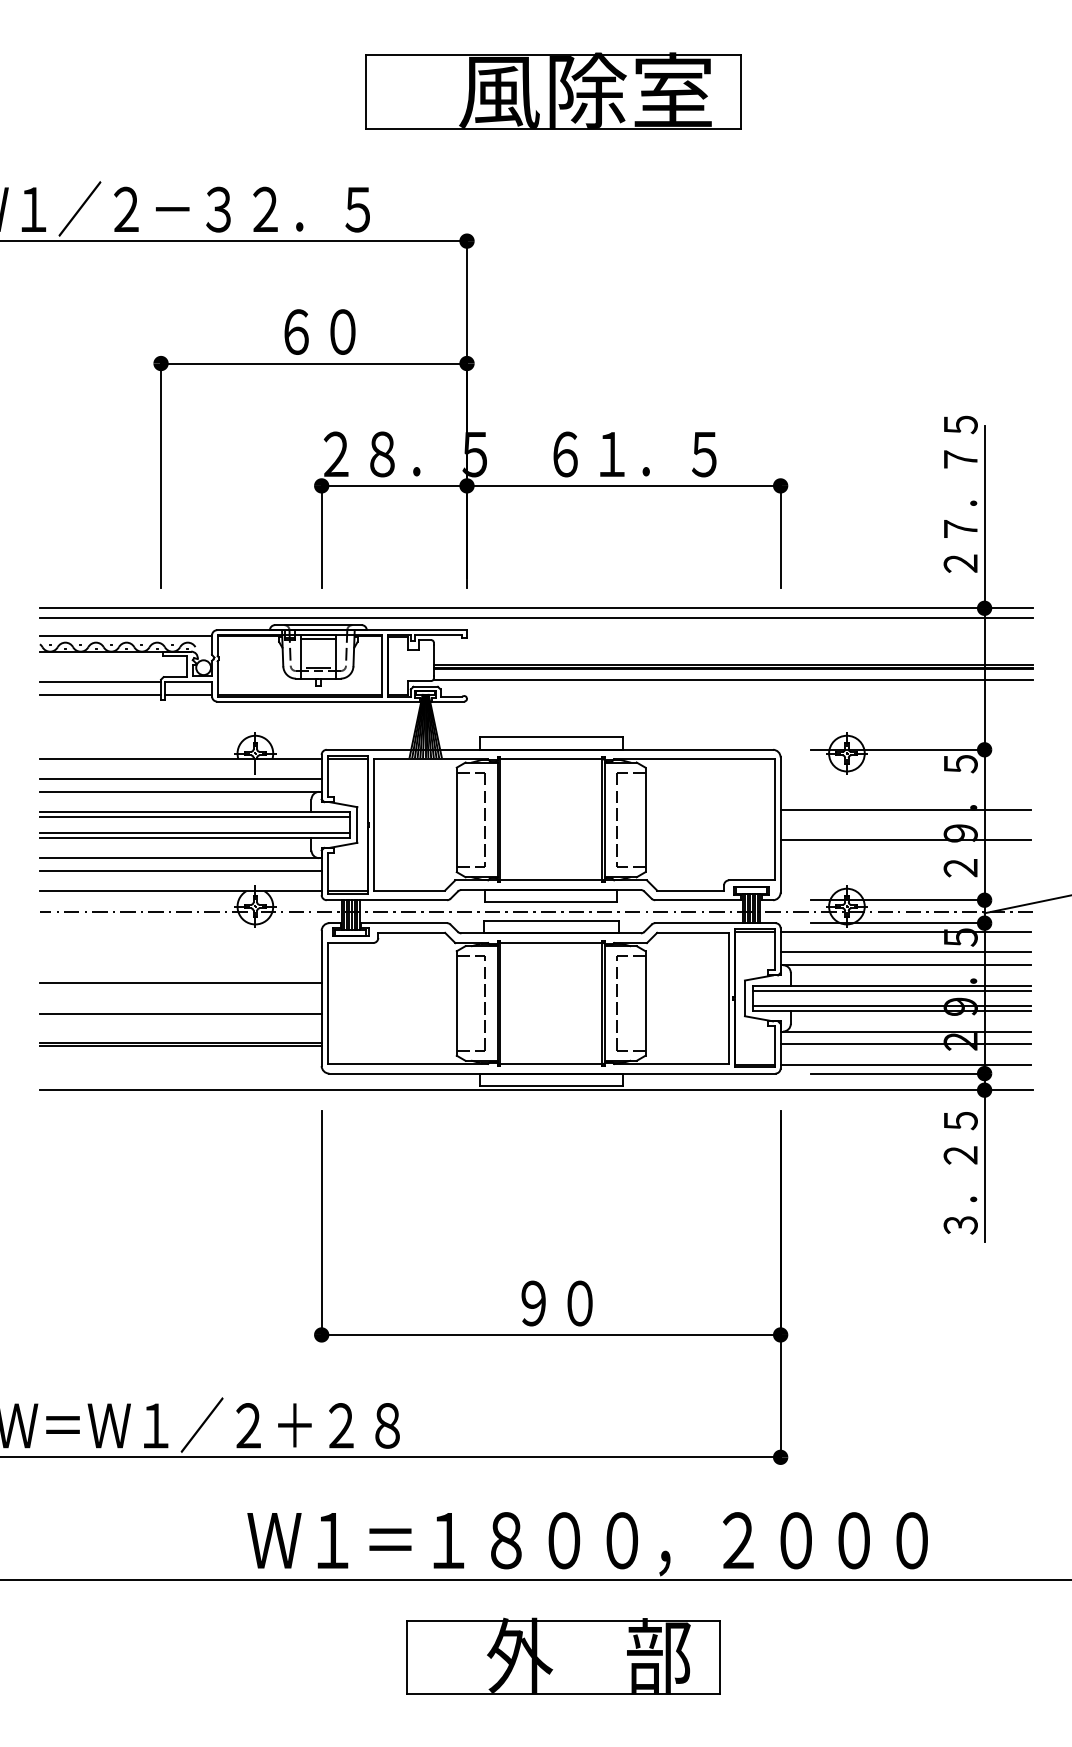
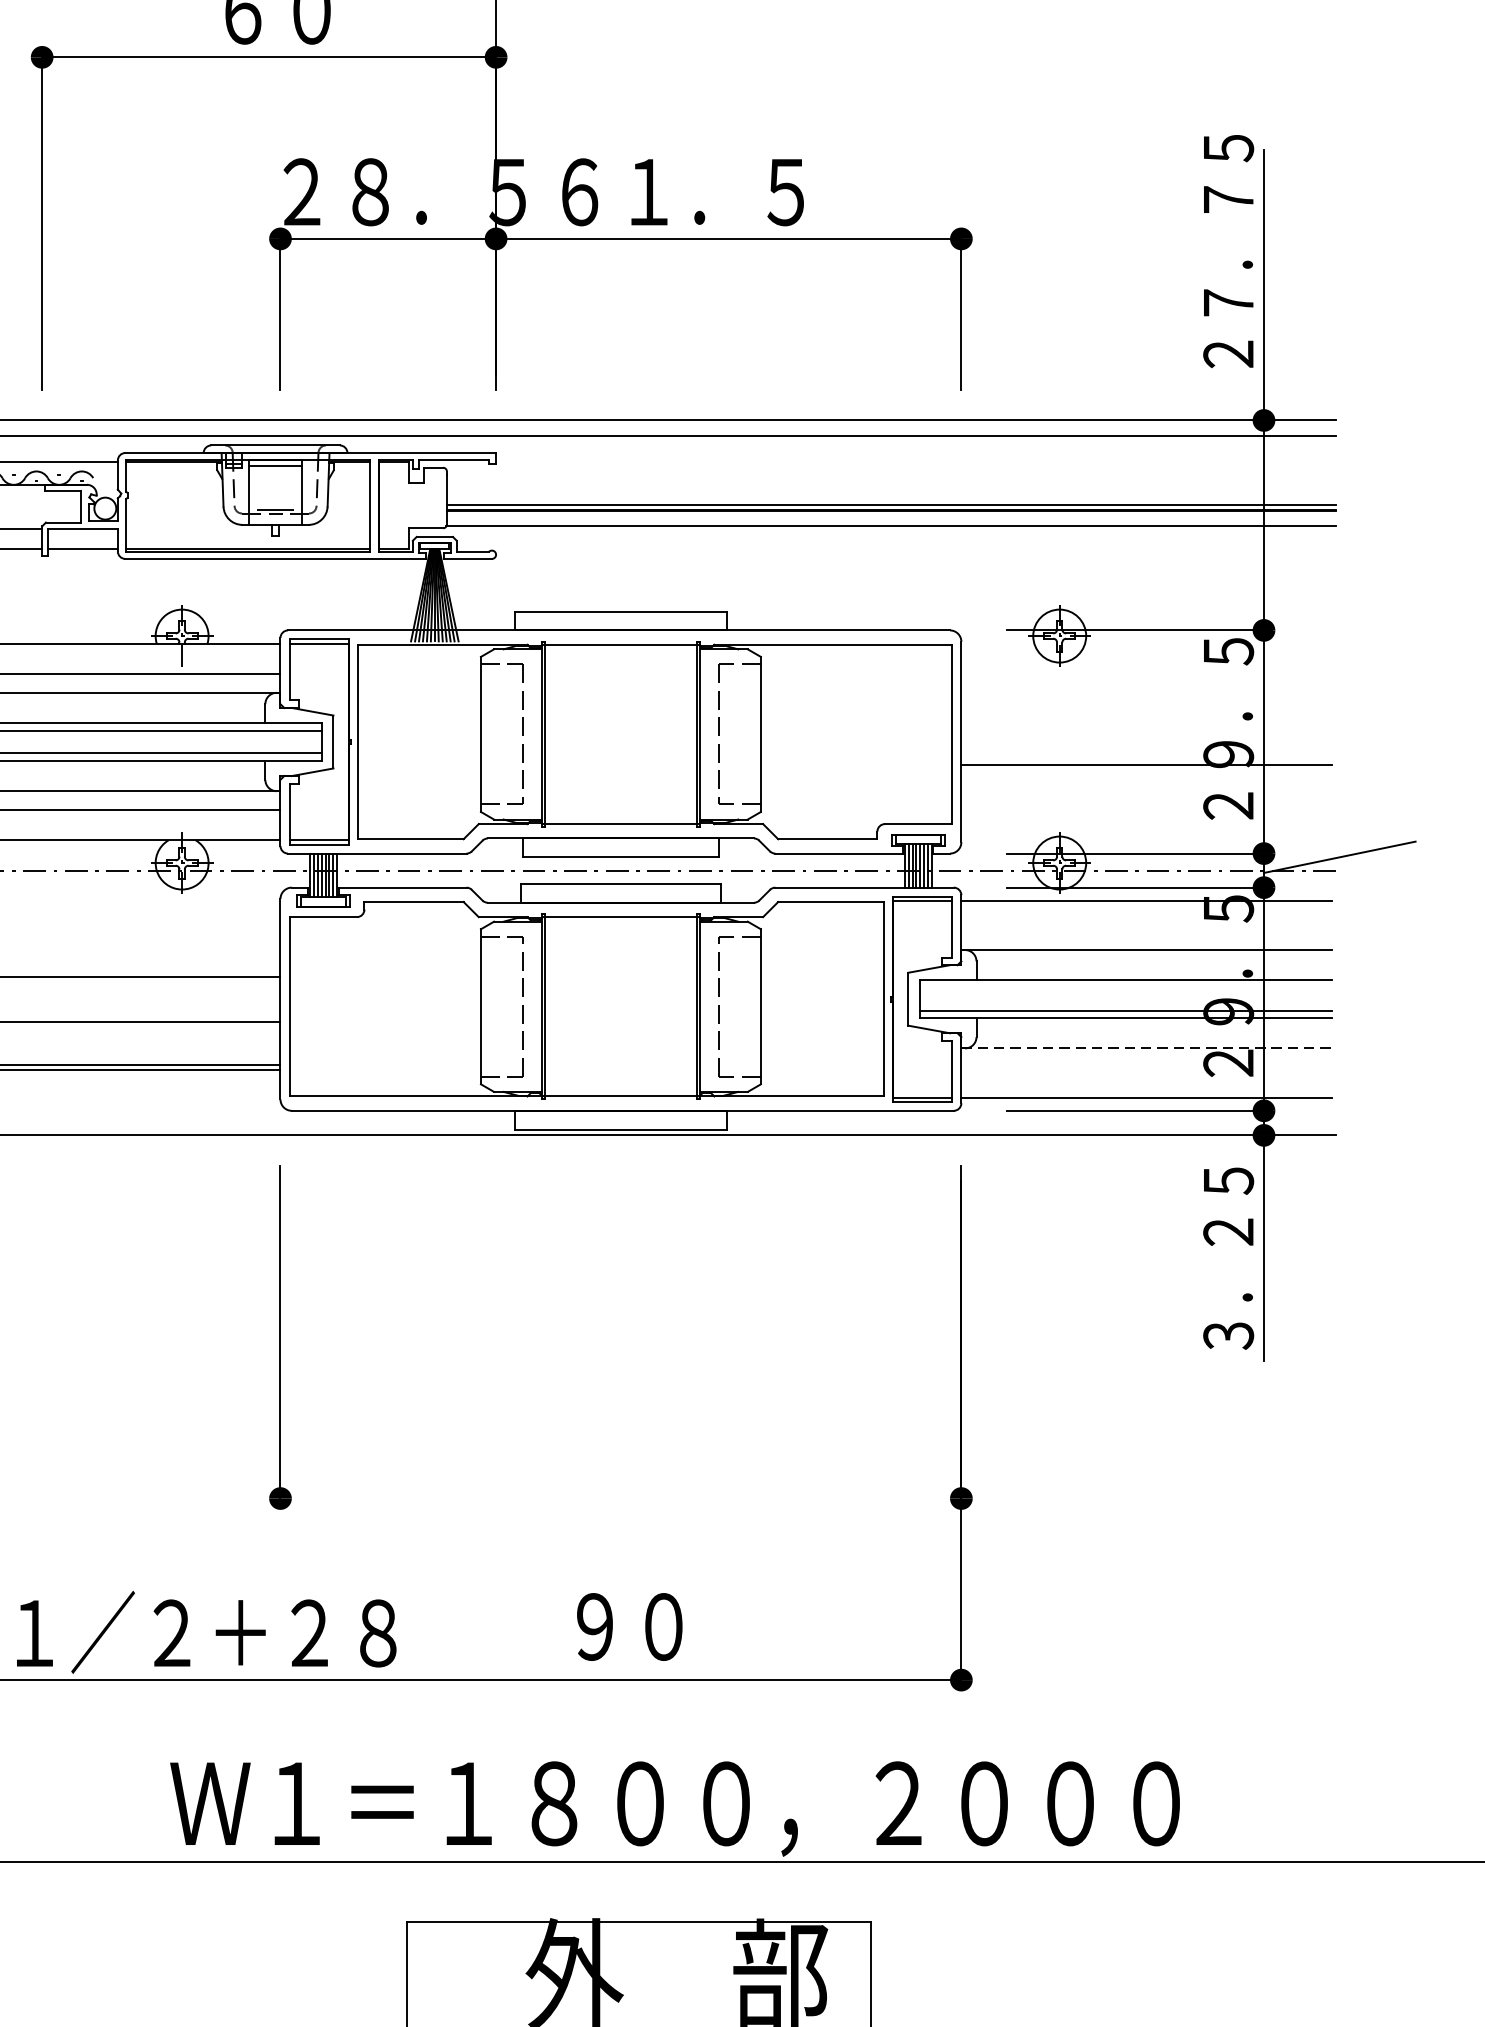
text: (634, 454) -> (682, 192), moved
line: (905, 809) -> (1146, 718), removed
line: (905, 952) -> (1146, 931), removed
line: (891, 990) -> (1125, 987), removed
line: (906, 1031) -> (1148, 1048), solid -> dashed
line: (905, 1044) -> (1146, 1067), removed
text: (556, 1303) -> (628, 1626), moved
line: (550, 1334) -> (619, 1497), removed

